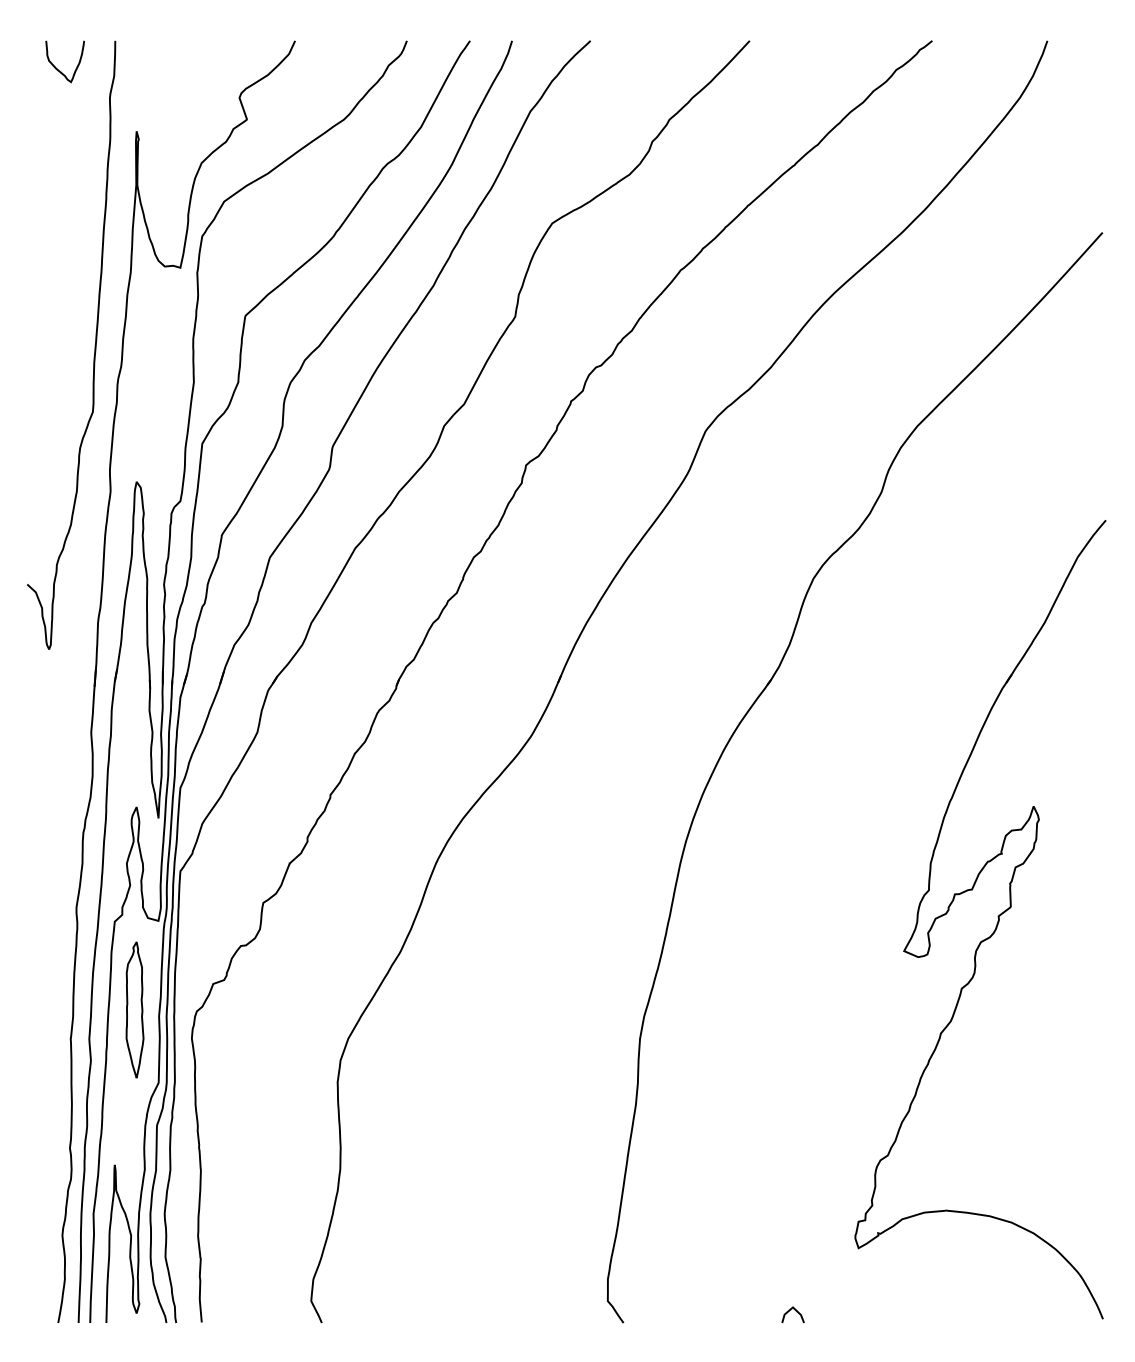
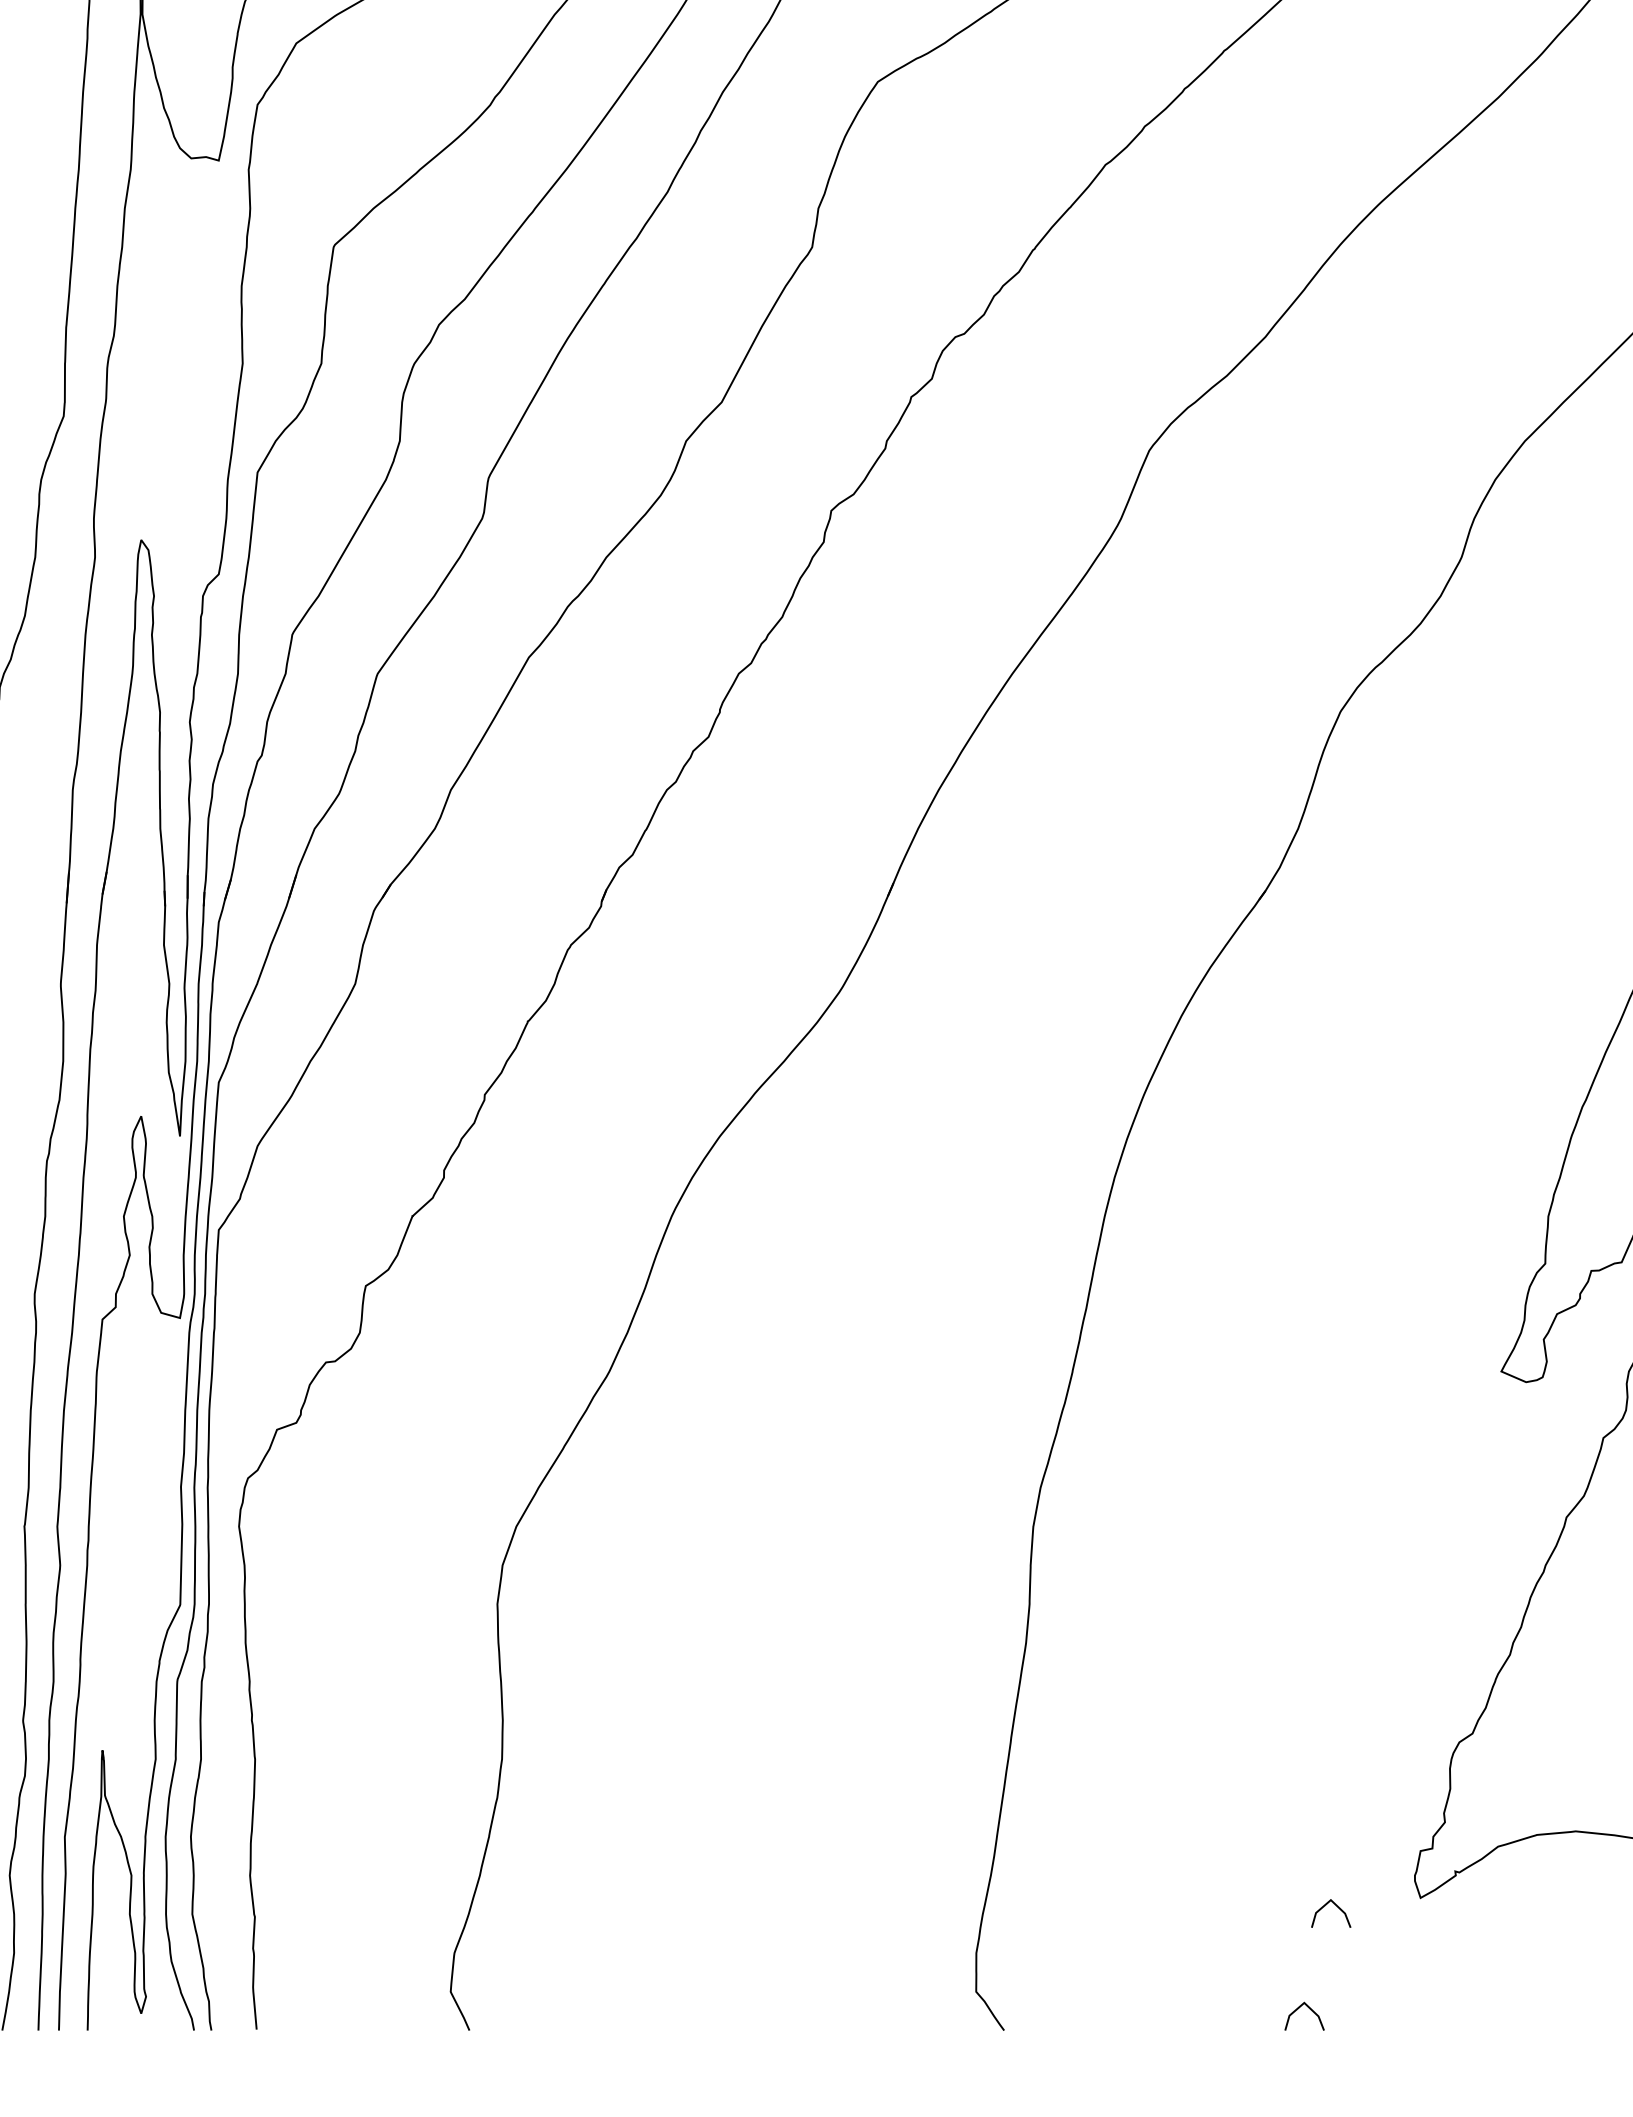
part: (134, 1009) -> (137, 1474), removed
line: (804, 1253) -> (1324, 1907), added

